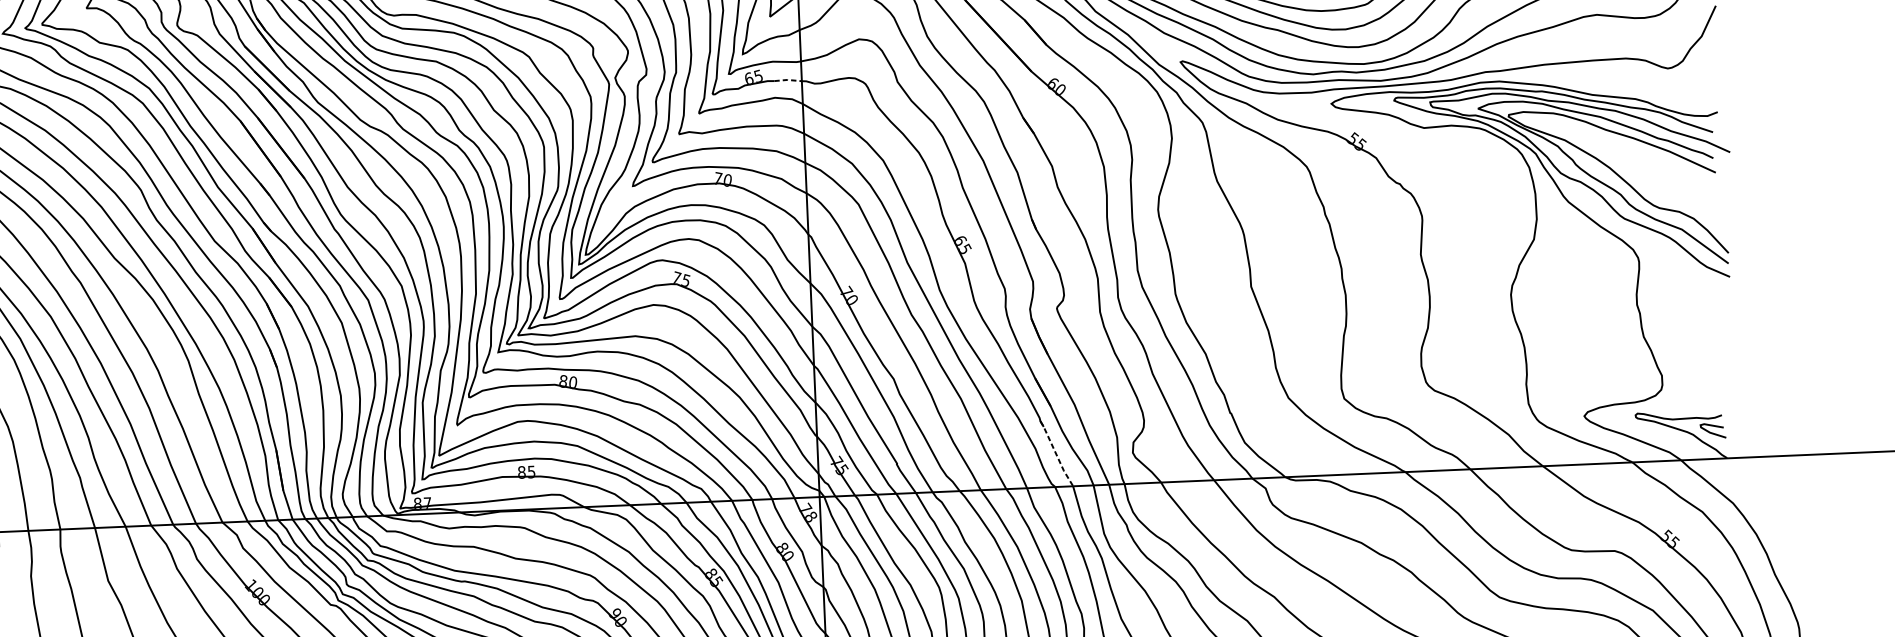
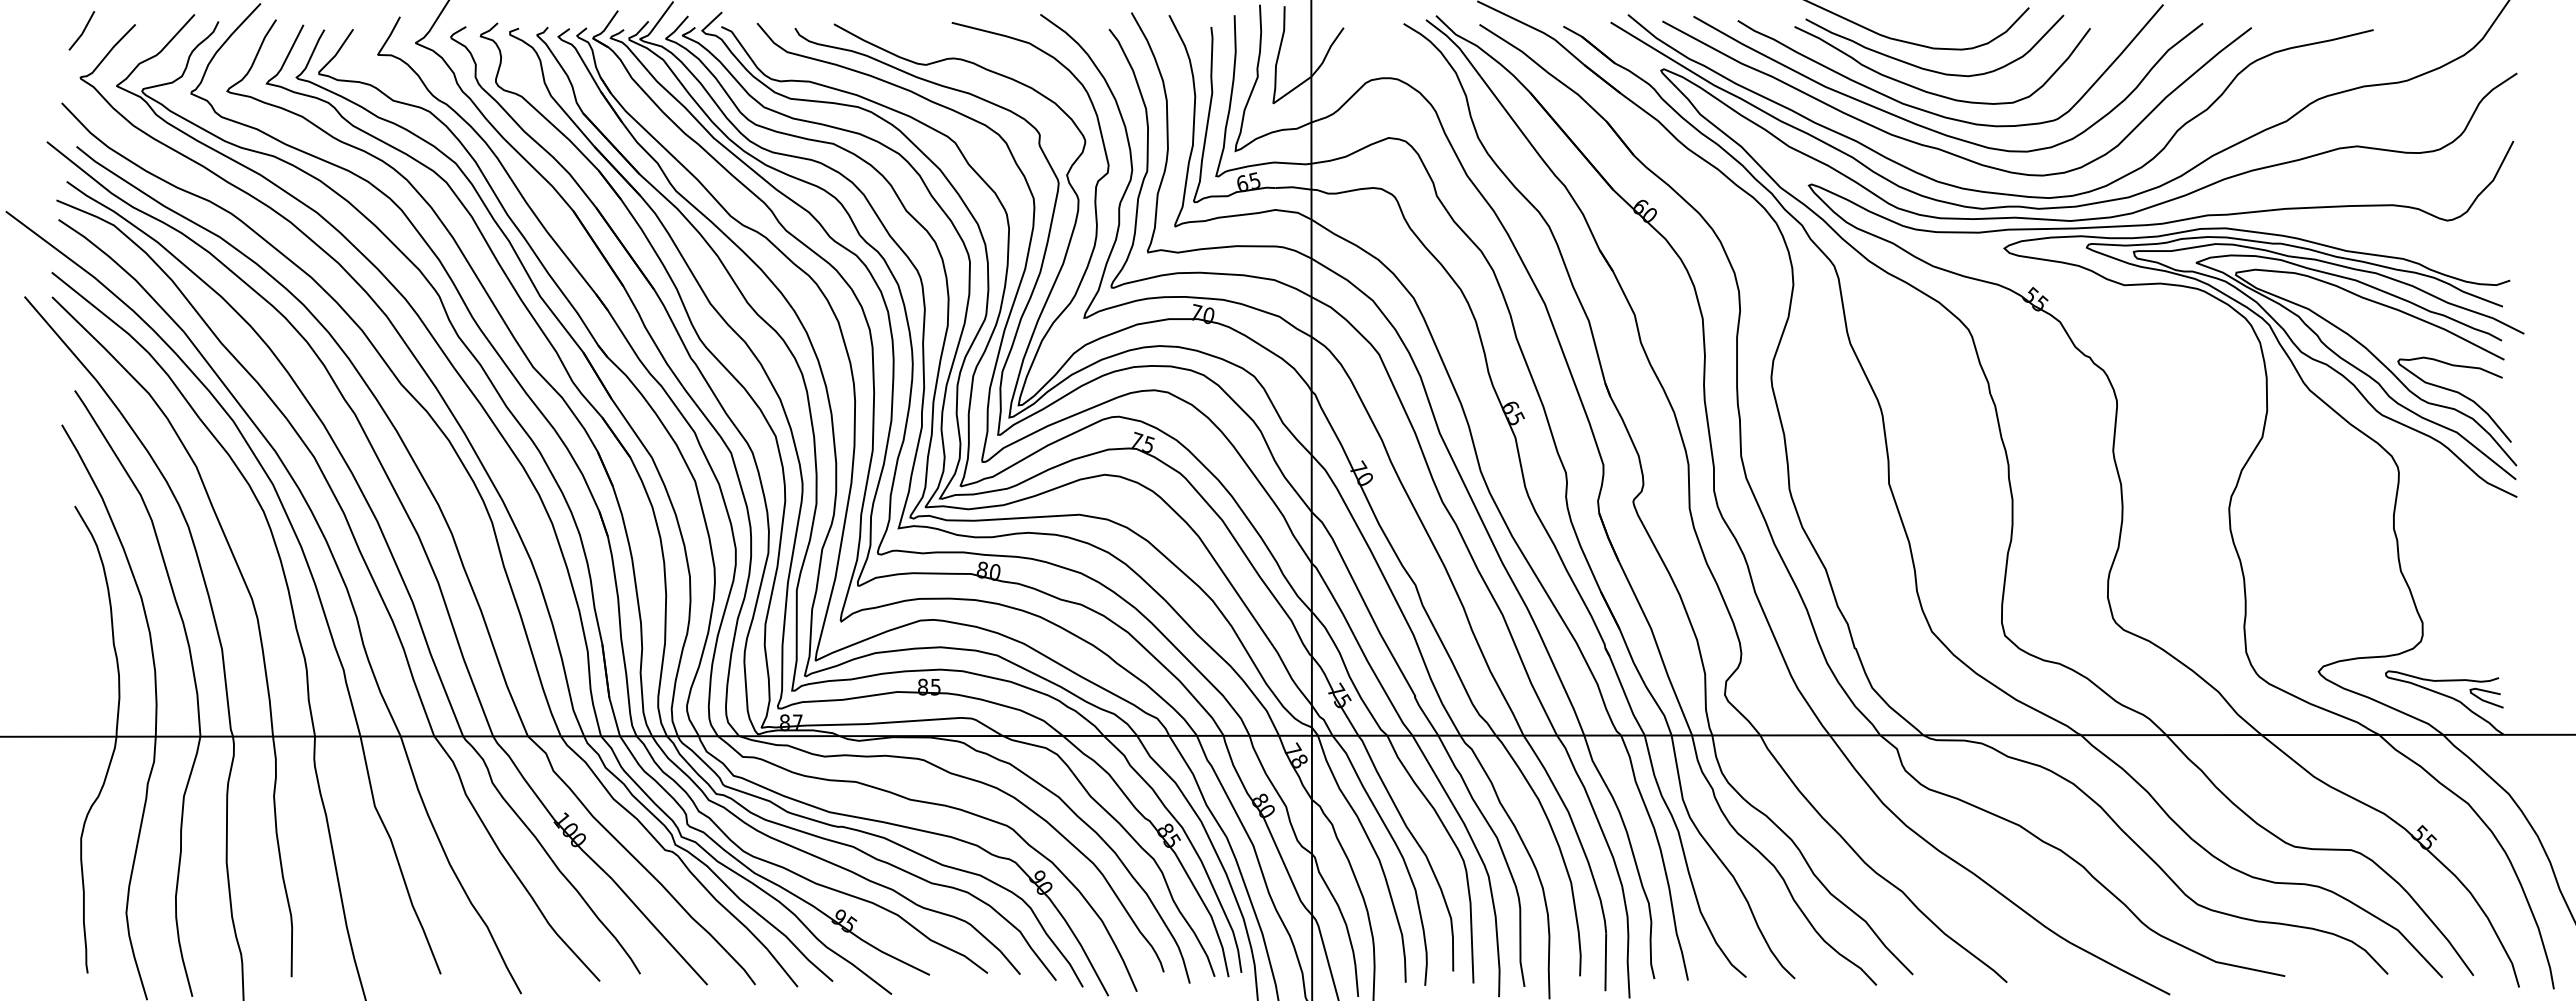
line: (788, 80) -> (1293, 187), dashed -> solid
curve: (1681, 199) -> (2457, 393), added
line: (1056, 454) -> (1624, 692), dashed -> solid

